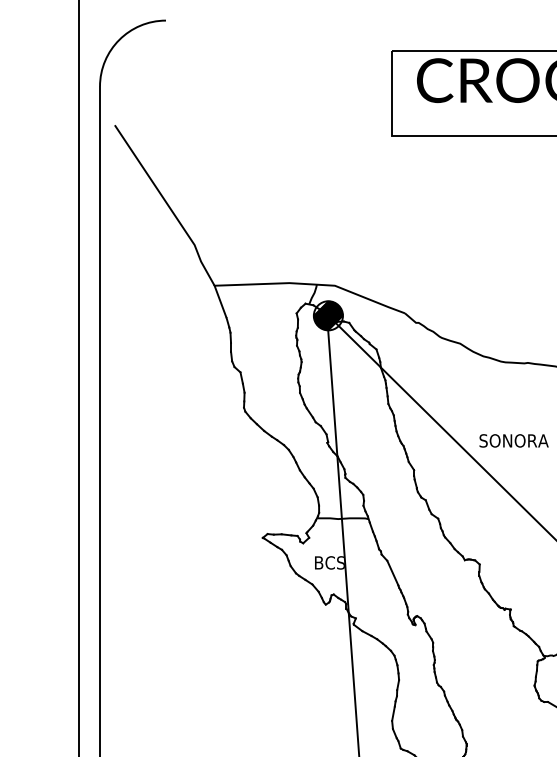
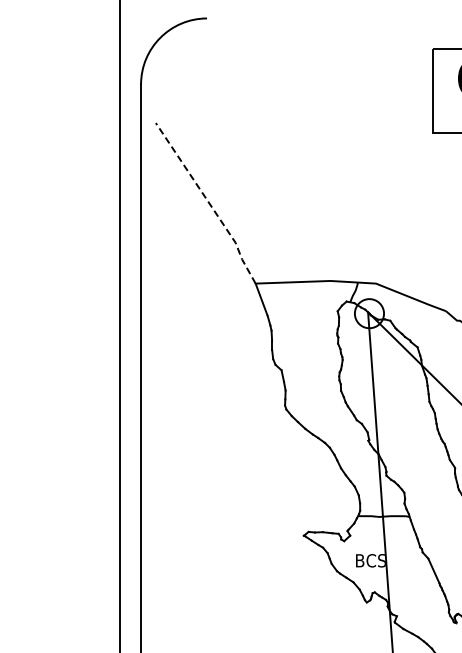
line: (168, 205) -> (209, 203), solid -> dashed
hatch: (327, 315) -> (368, 313), removed

